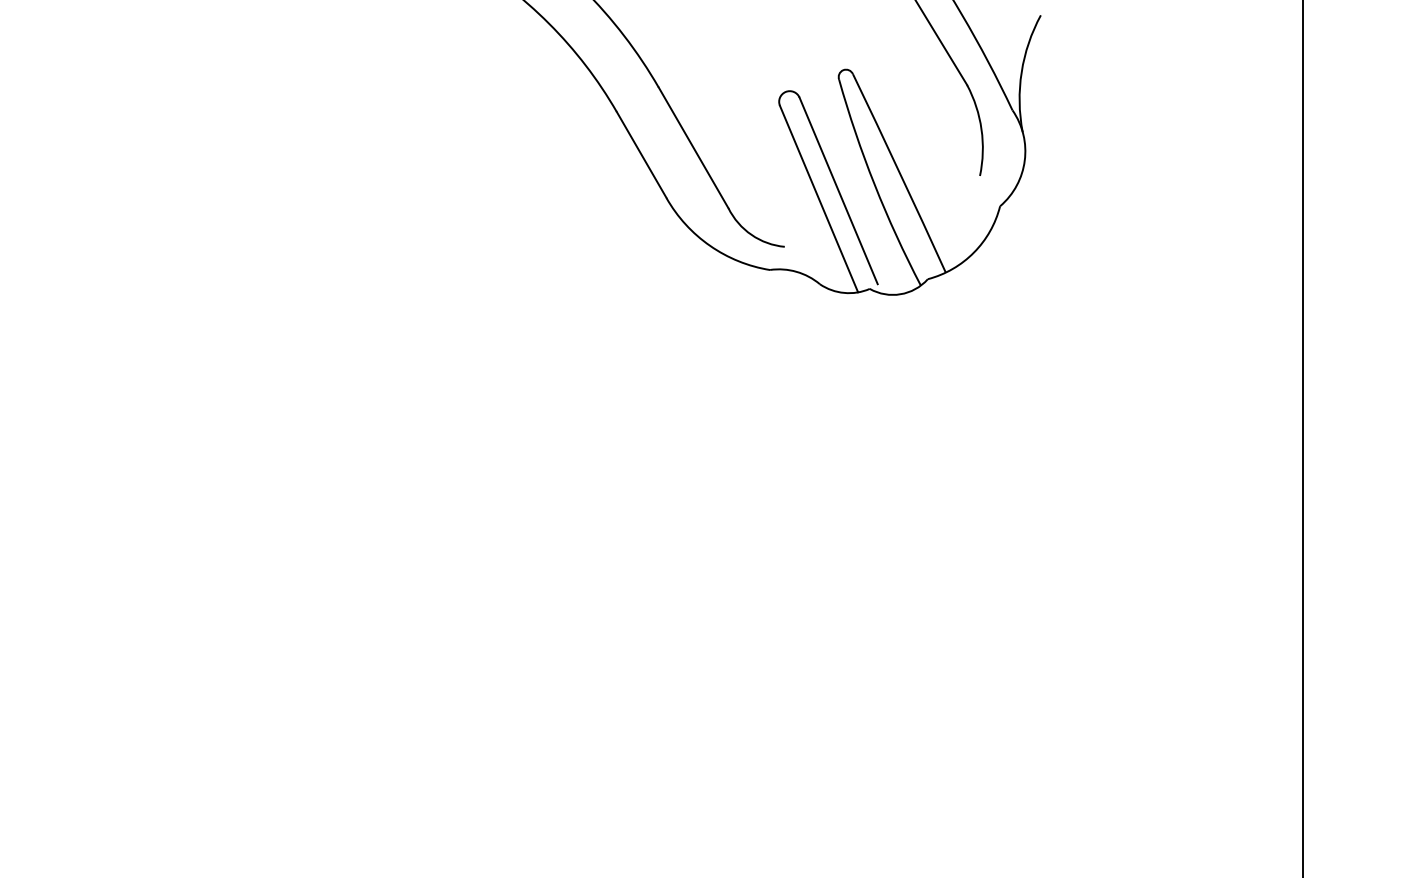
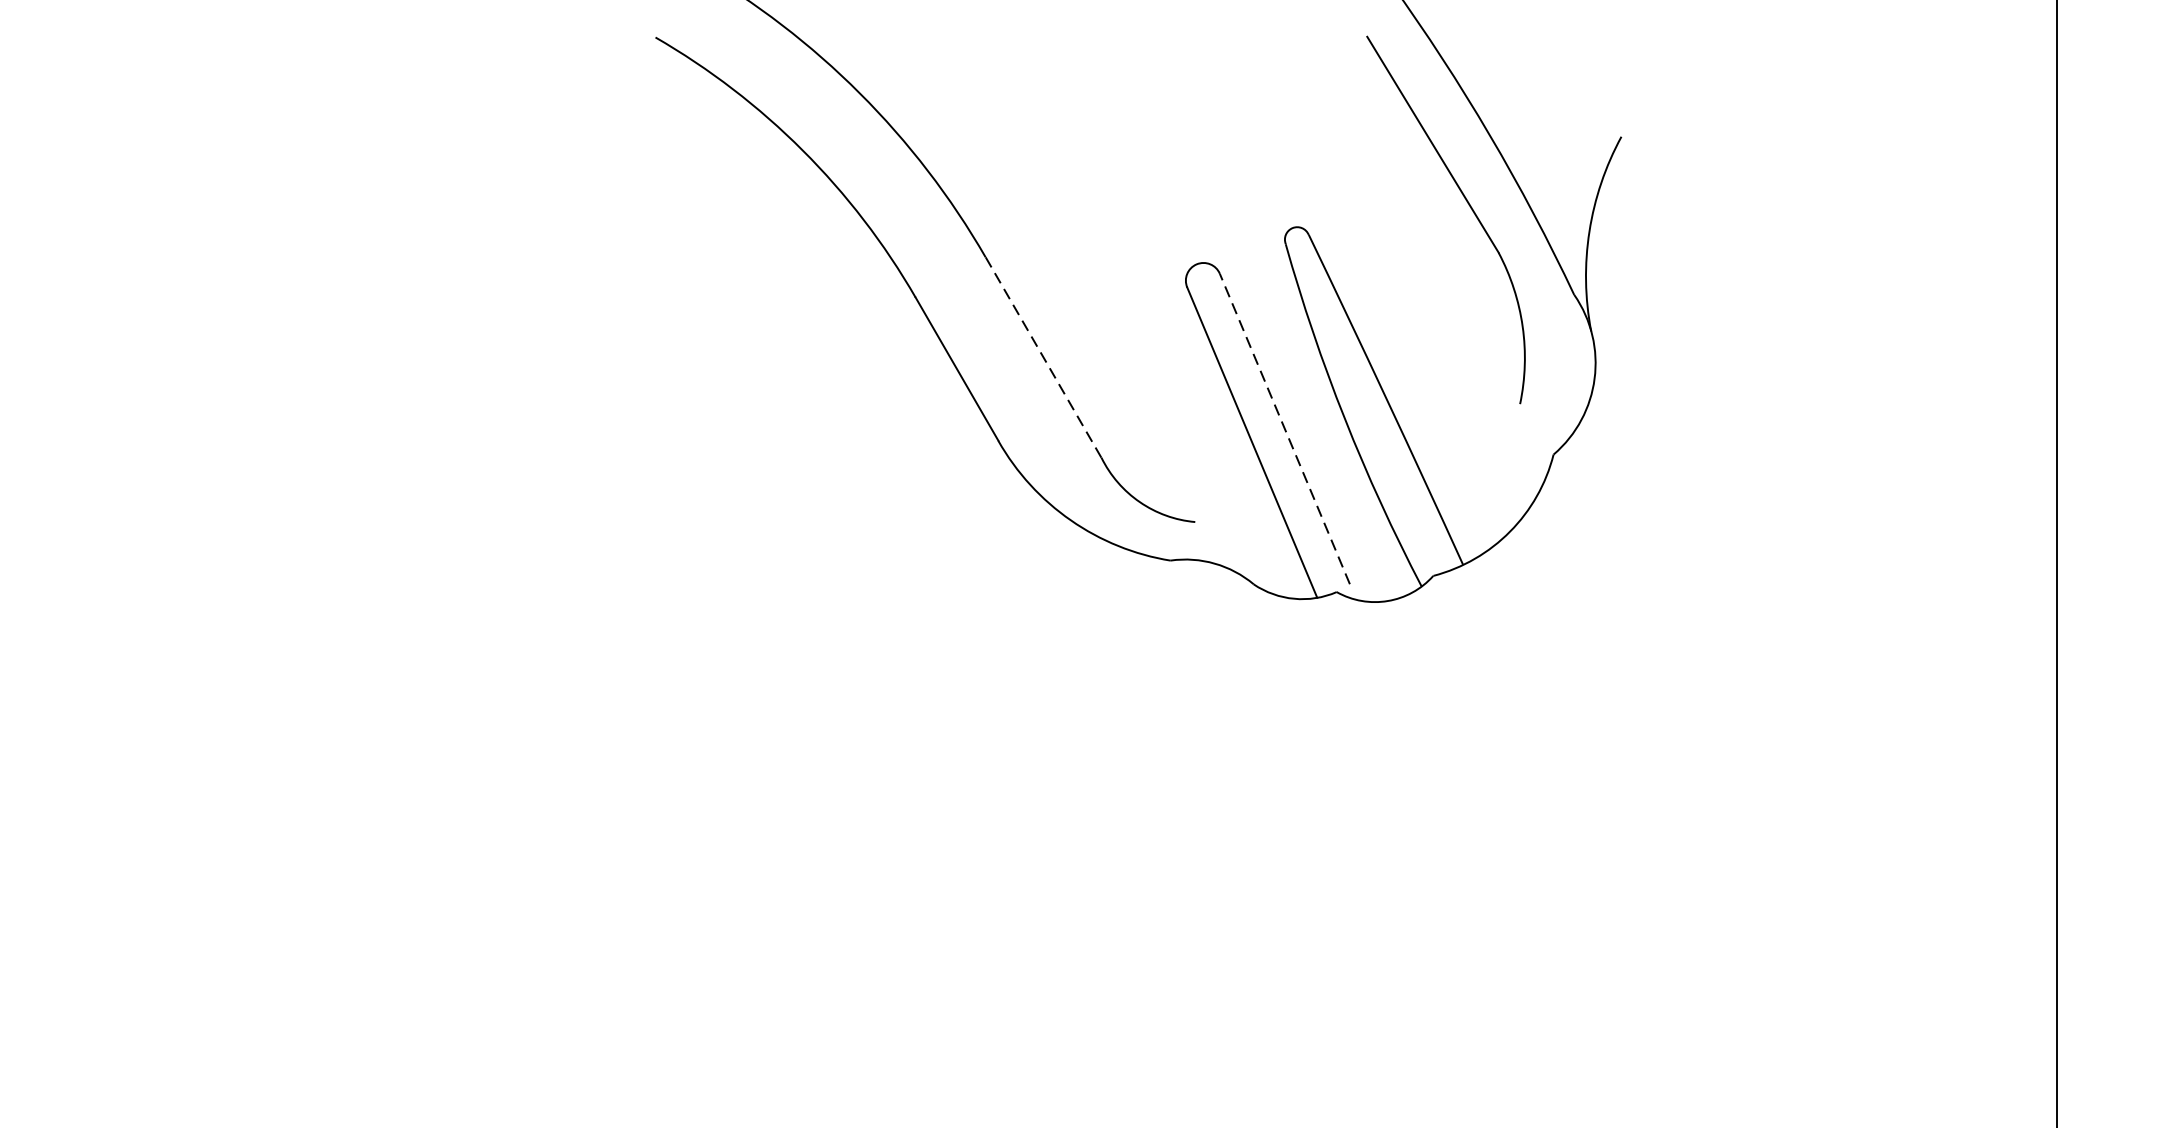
line: (693, 147) -> (1043, 356), solid -> dashed
line: (838, 190) -> (1284, 428), solid -> dashed

